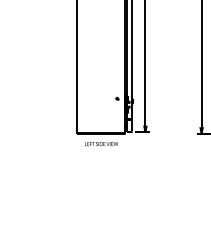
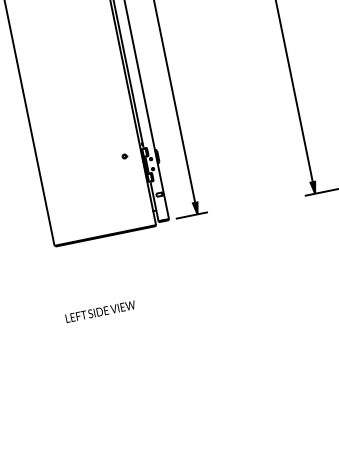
text: (101, 143) -> (100, 310), moved

